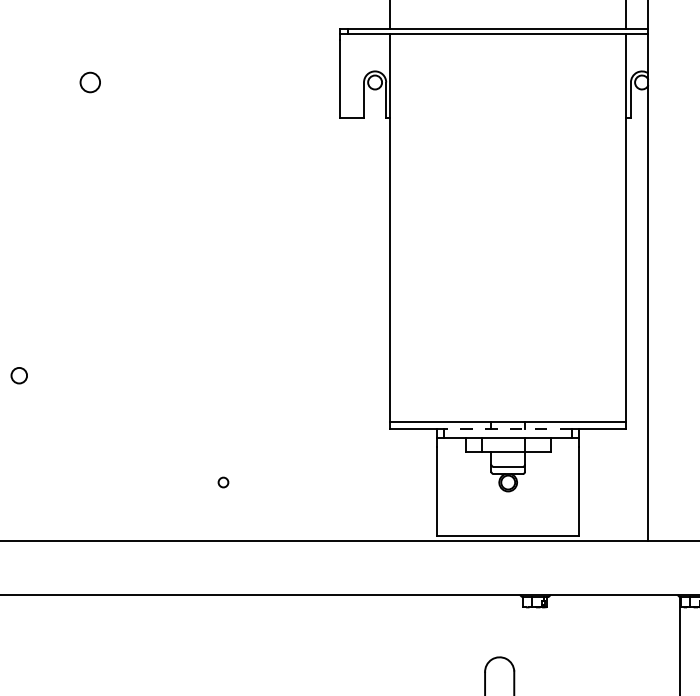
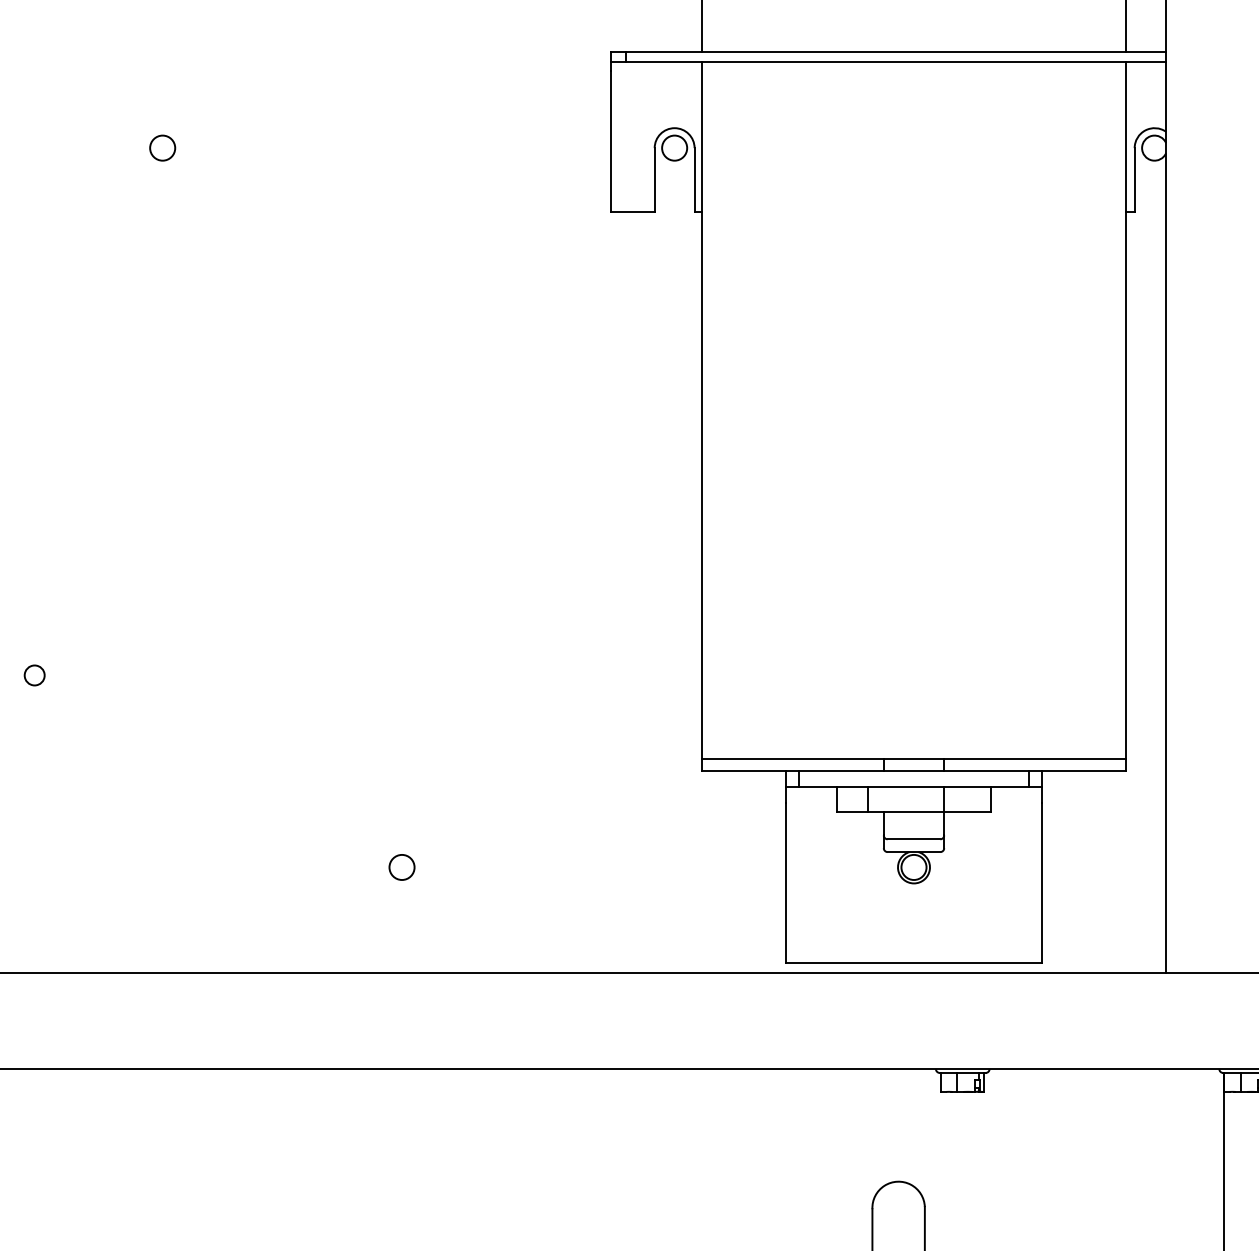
circle: (90, 82) -> (162, 148), size x0.71
circle: (18, 375) -> (33, 674), size x0.71
line: (507, 429) -> (912, 772), dashed -> solid
circle: (223, 482) -> (402, 867), size x1.43

